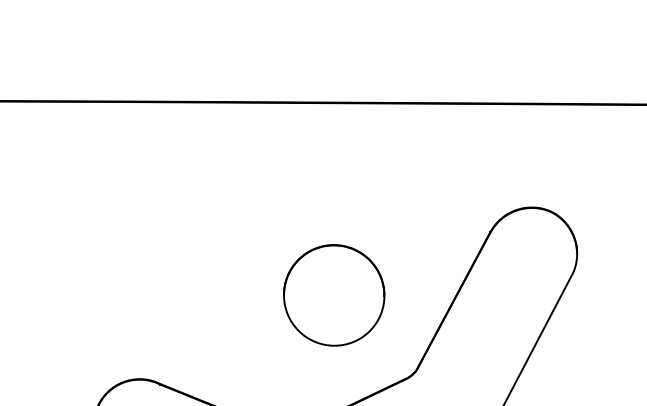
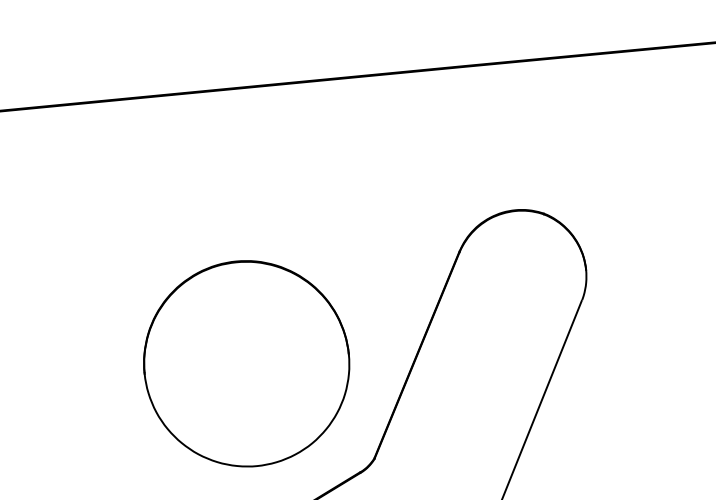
part: (333, 295) -> (245, 364), size x1.43

